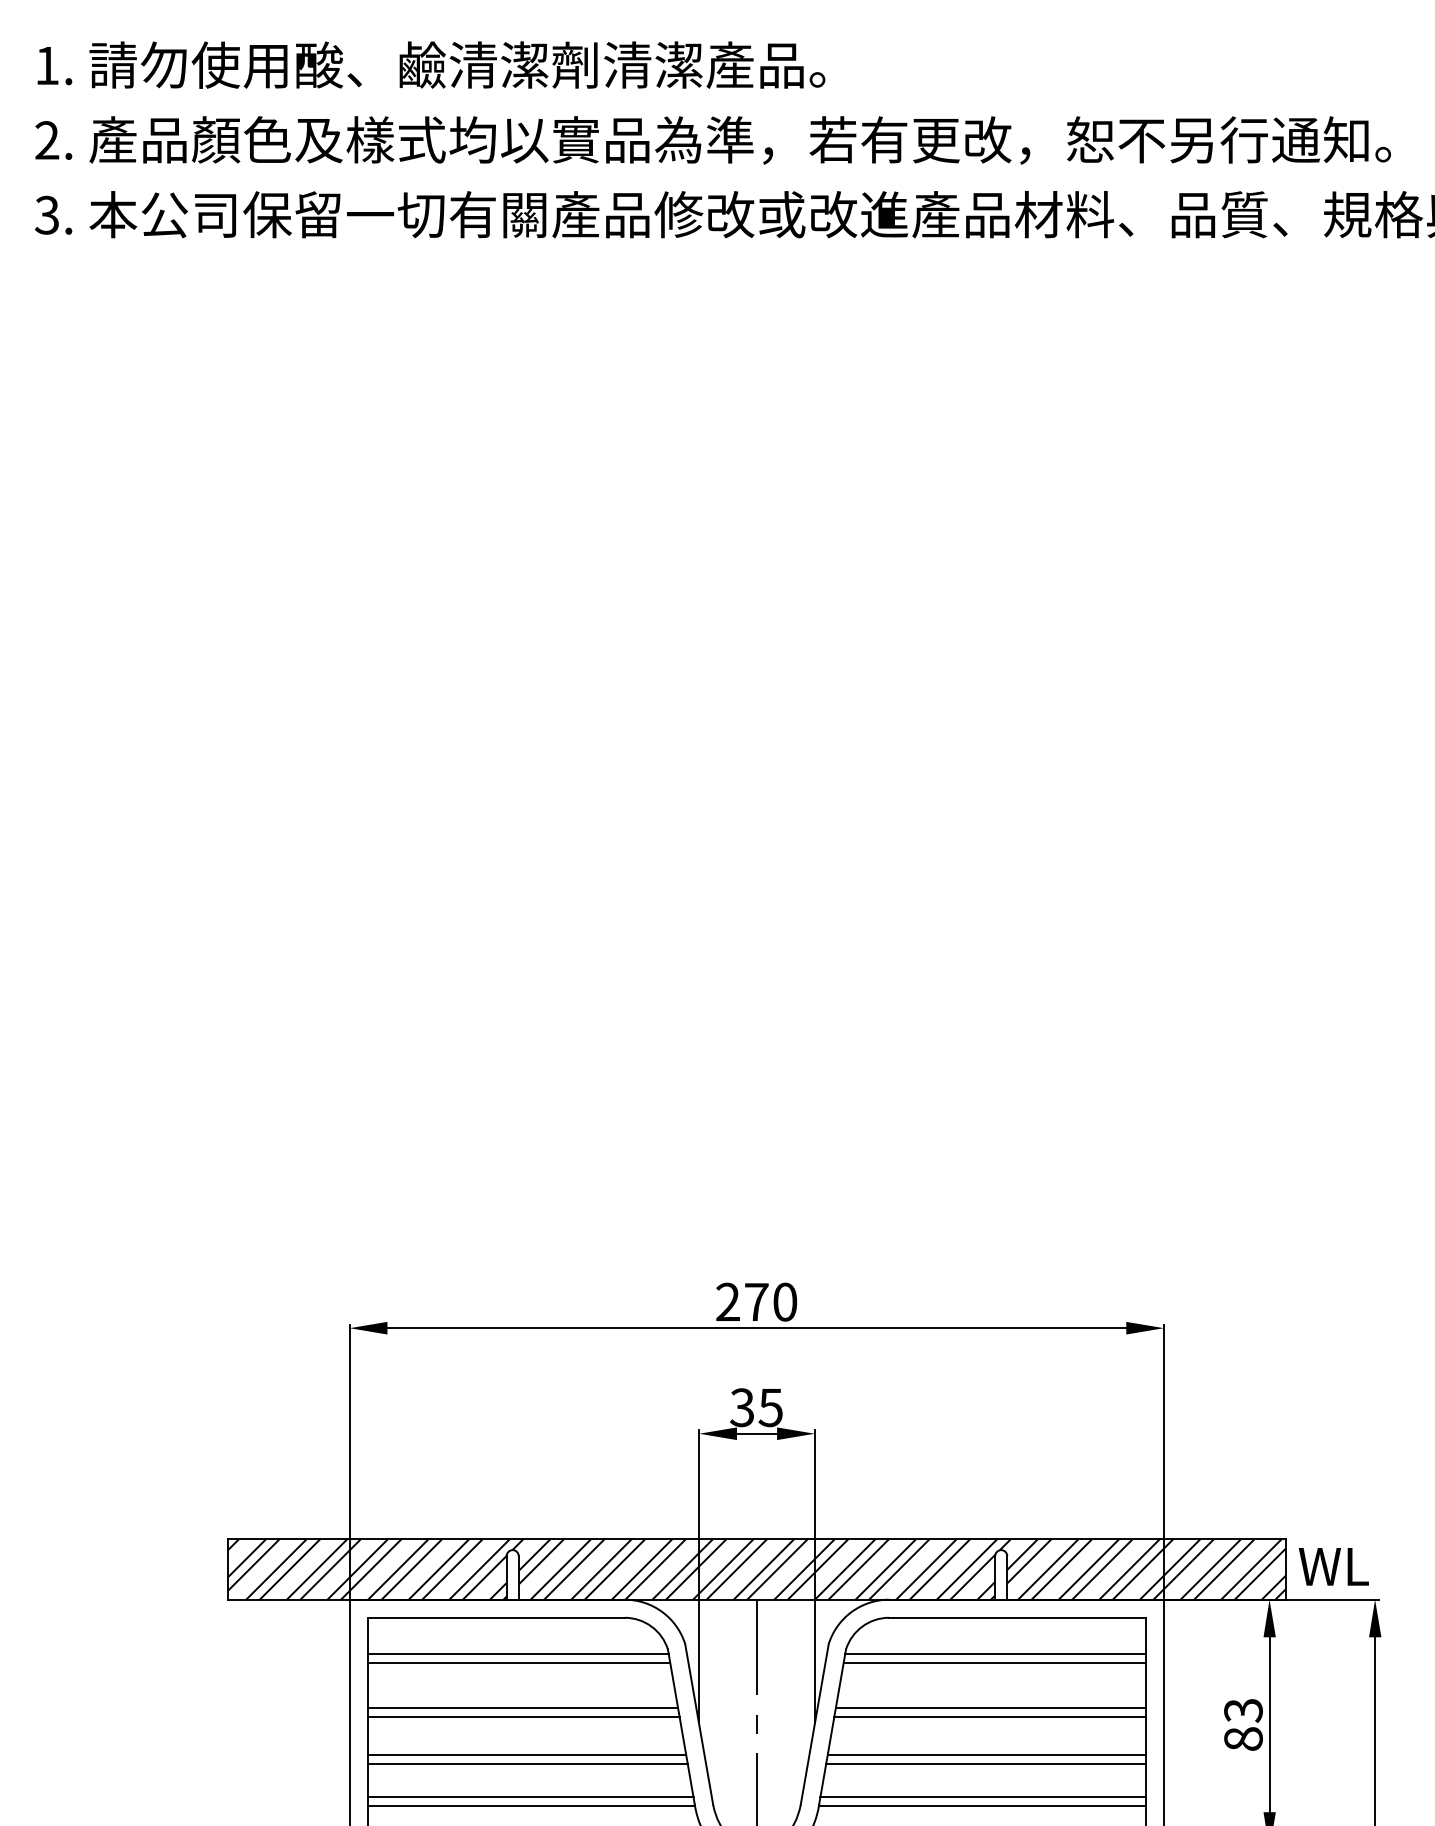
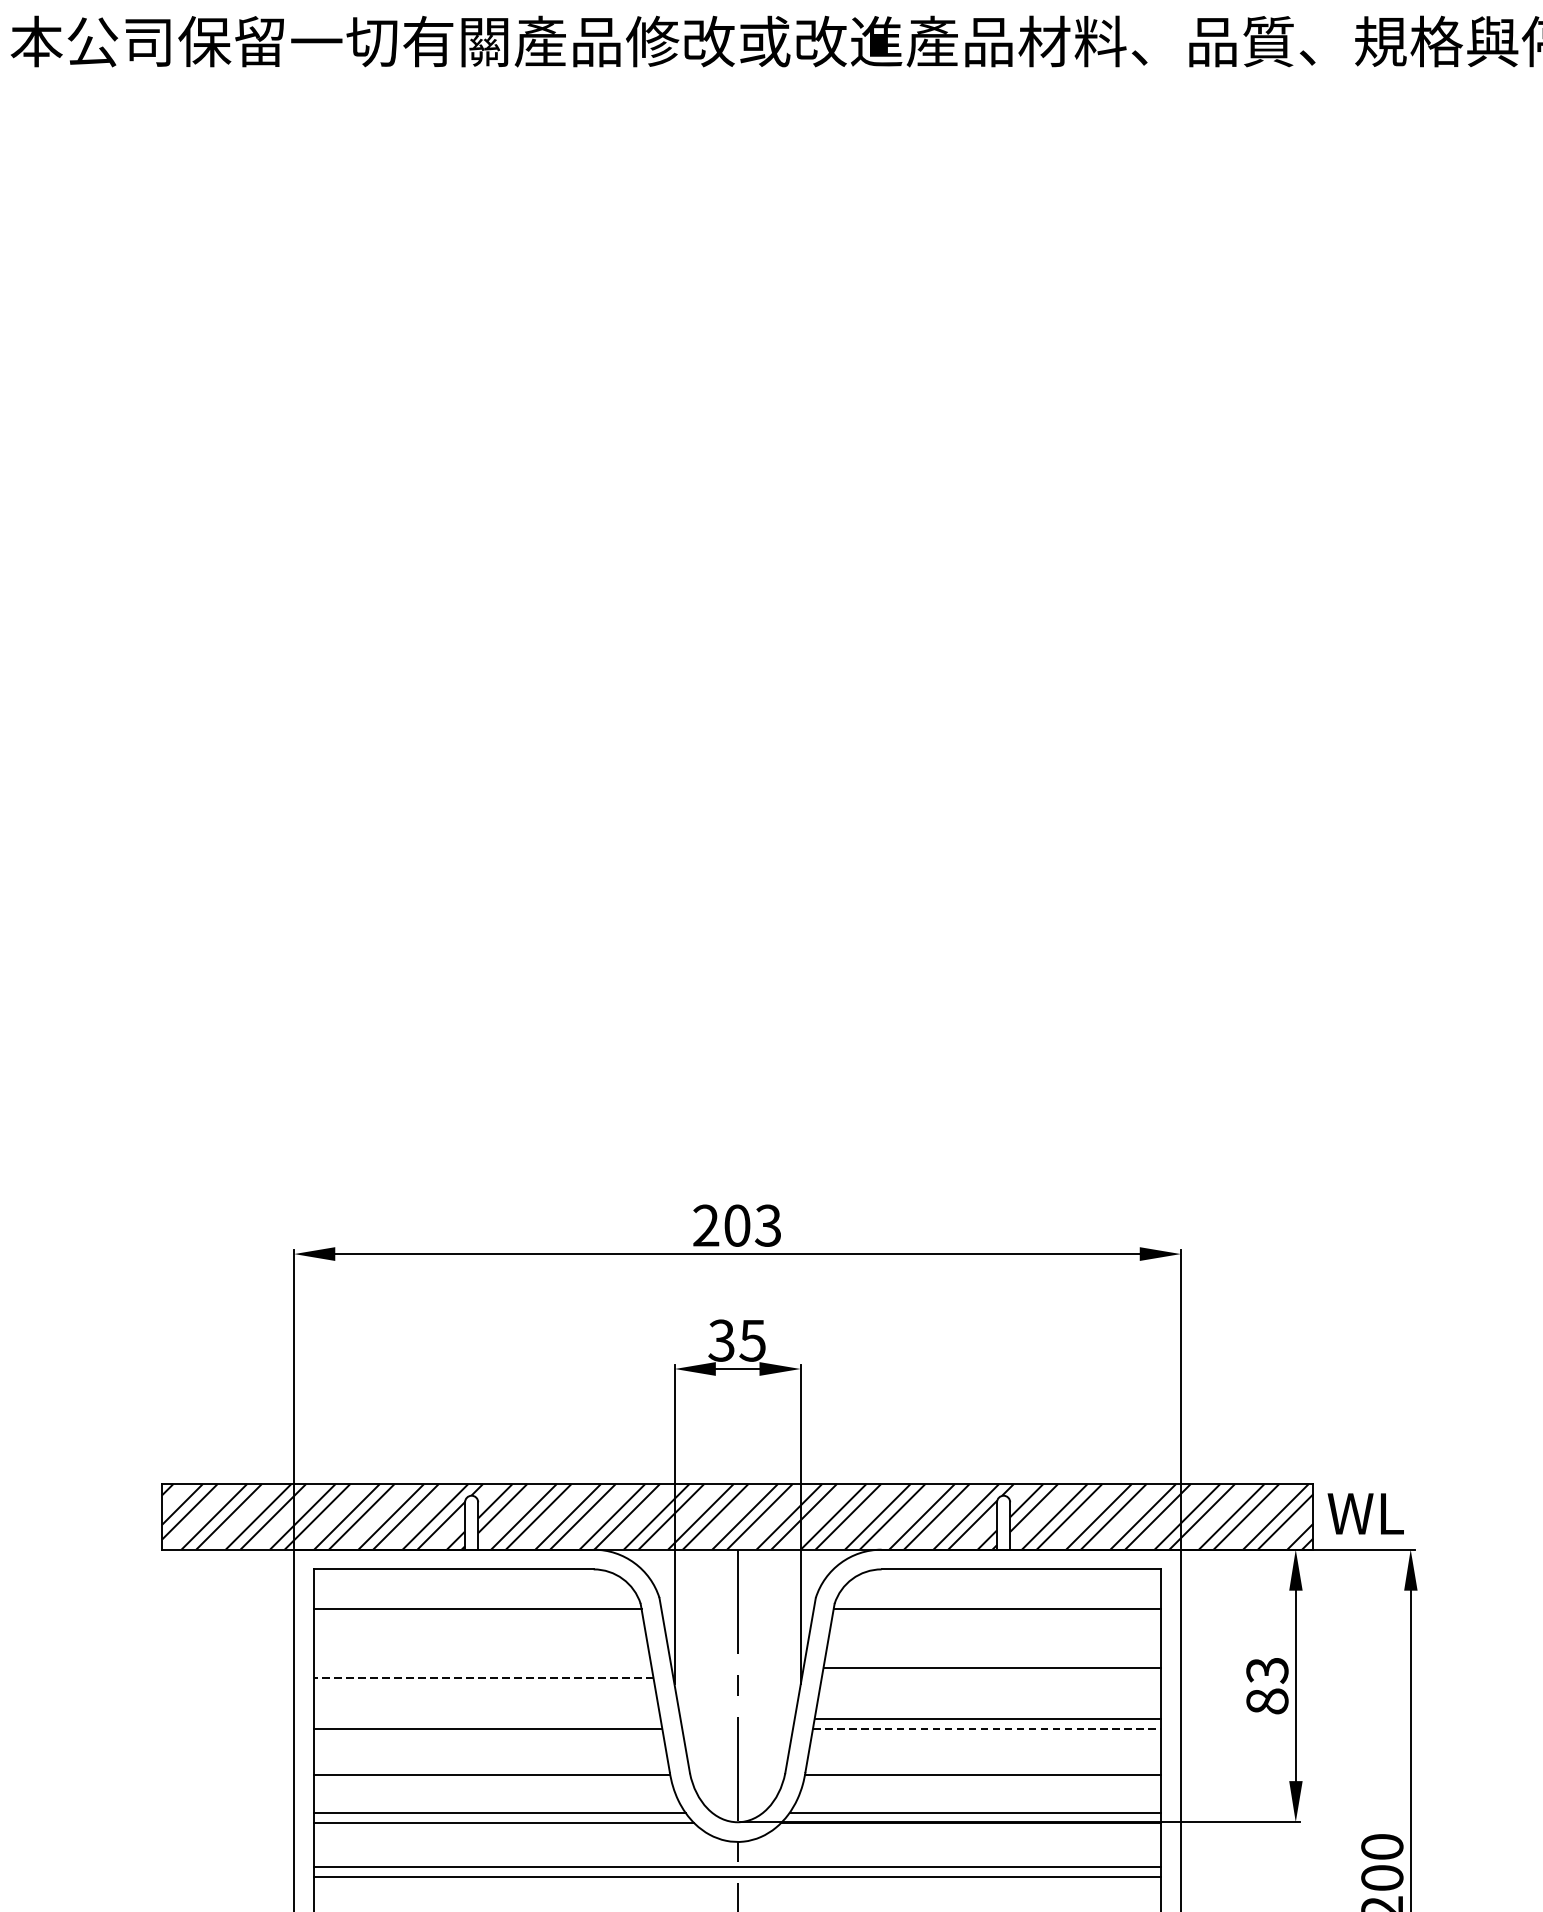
text: (771, 1301) -> (753, 1225), 270 -> 203
line: (518, 1663) -> (477, 1619), removed
line: (994, 1663) -> (996, 1619), removed
line: (522, 1708) -> (482, 1668), removed
line: (523, 1717) -> (483, 1677), solid -> dashed
line: (990, 1717) -> (991, 1677), removed
line: (526, 1755) -> (486, 1719), removed
line: (986, 1764) -> (987, 1729), solid -> dashed
line: (530, 1797) -> (491, 1765), removed
line: (983, 1797) -> (984, 1765), removed

